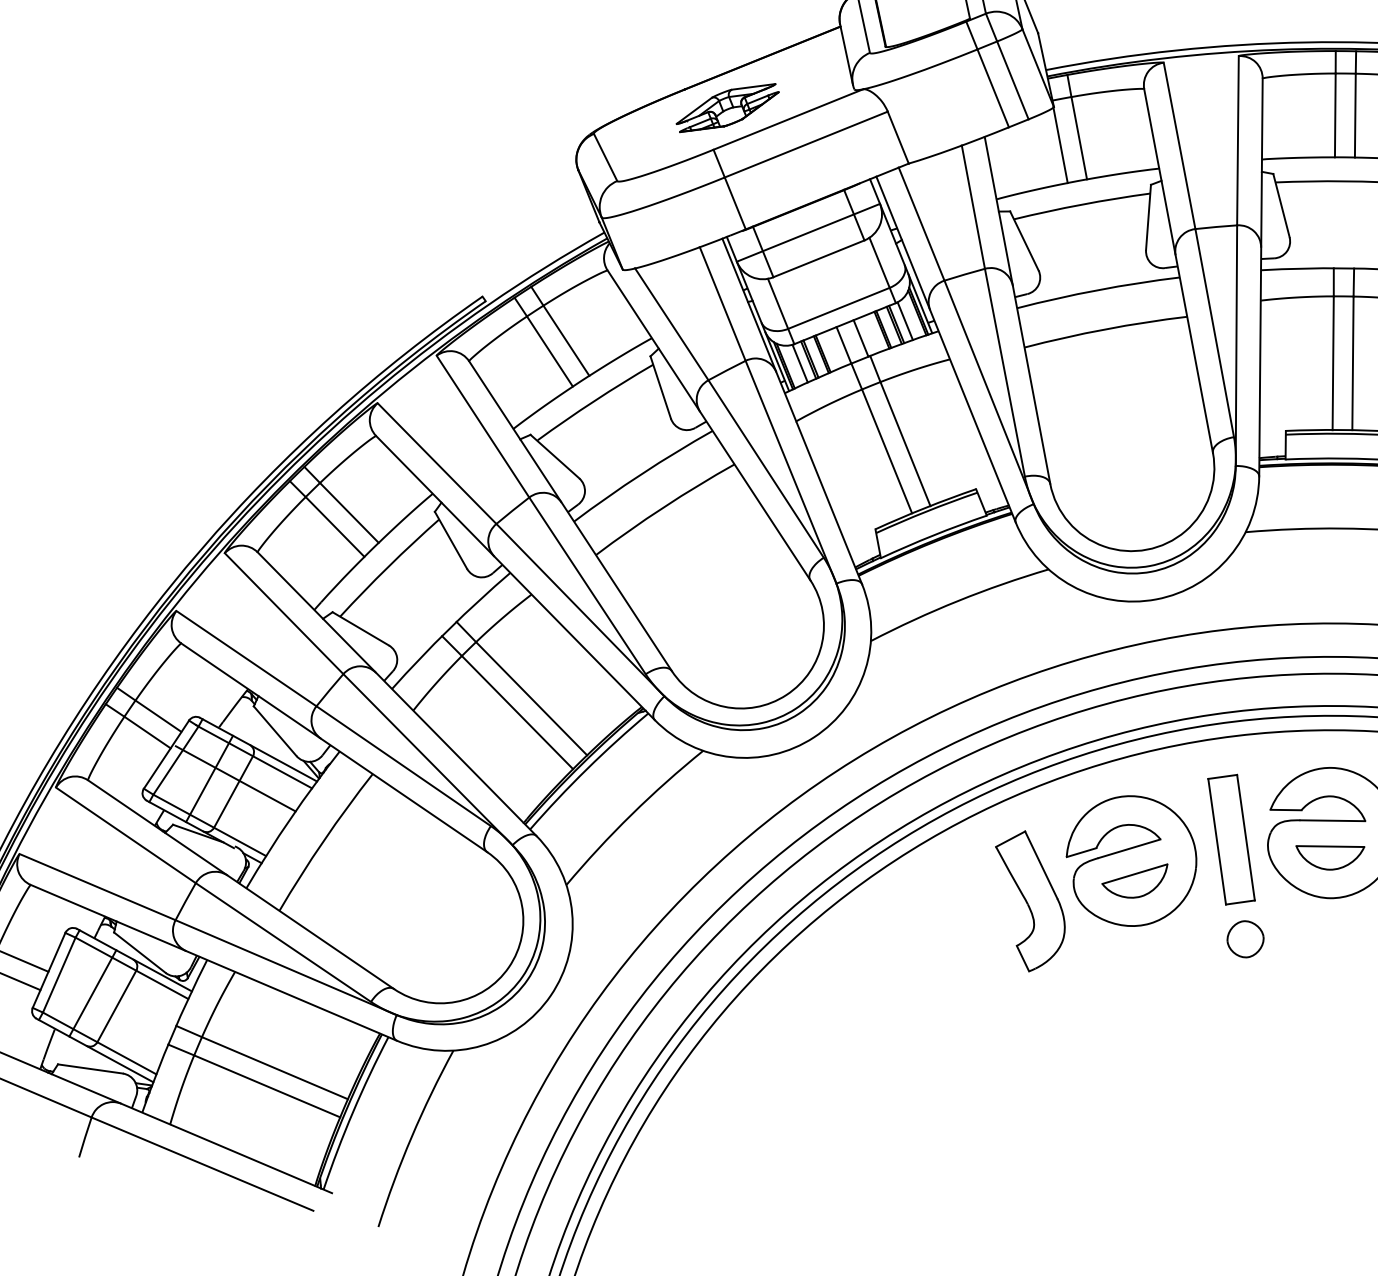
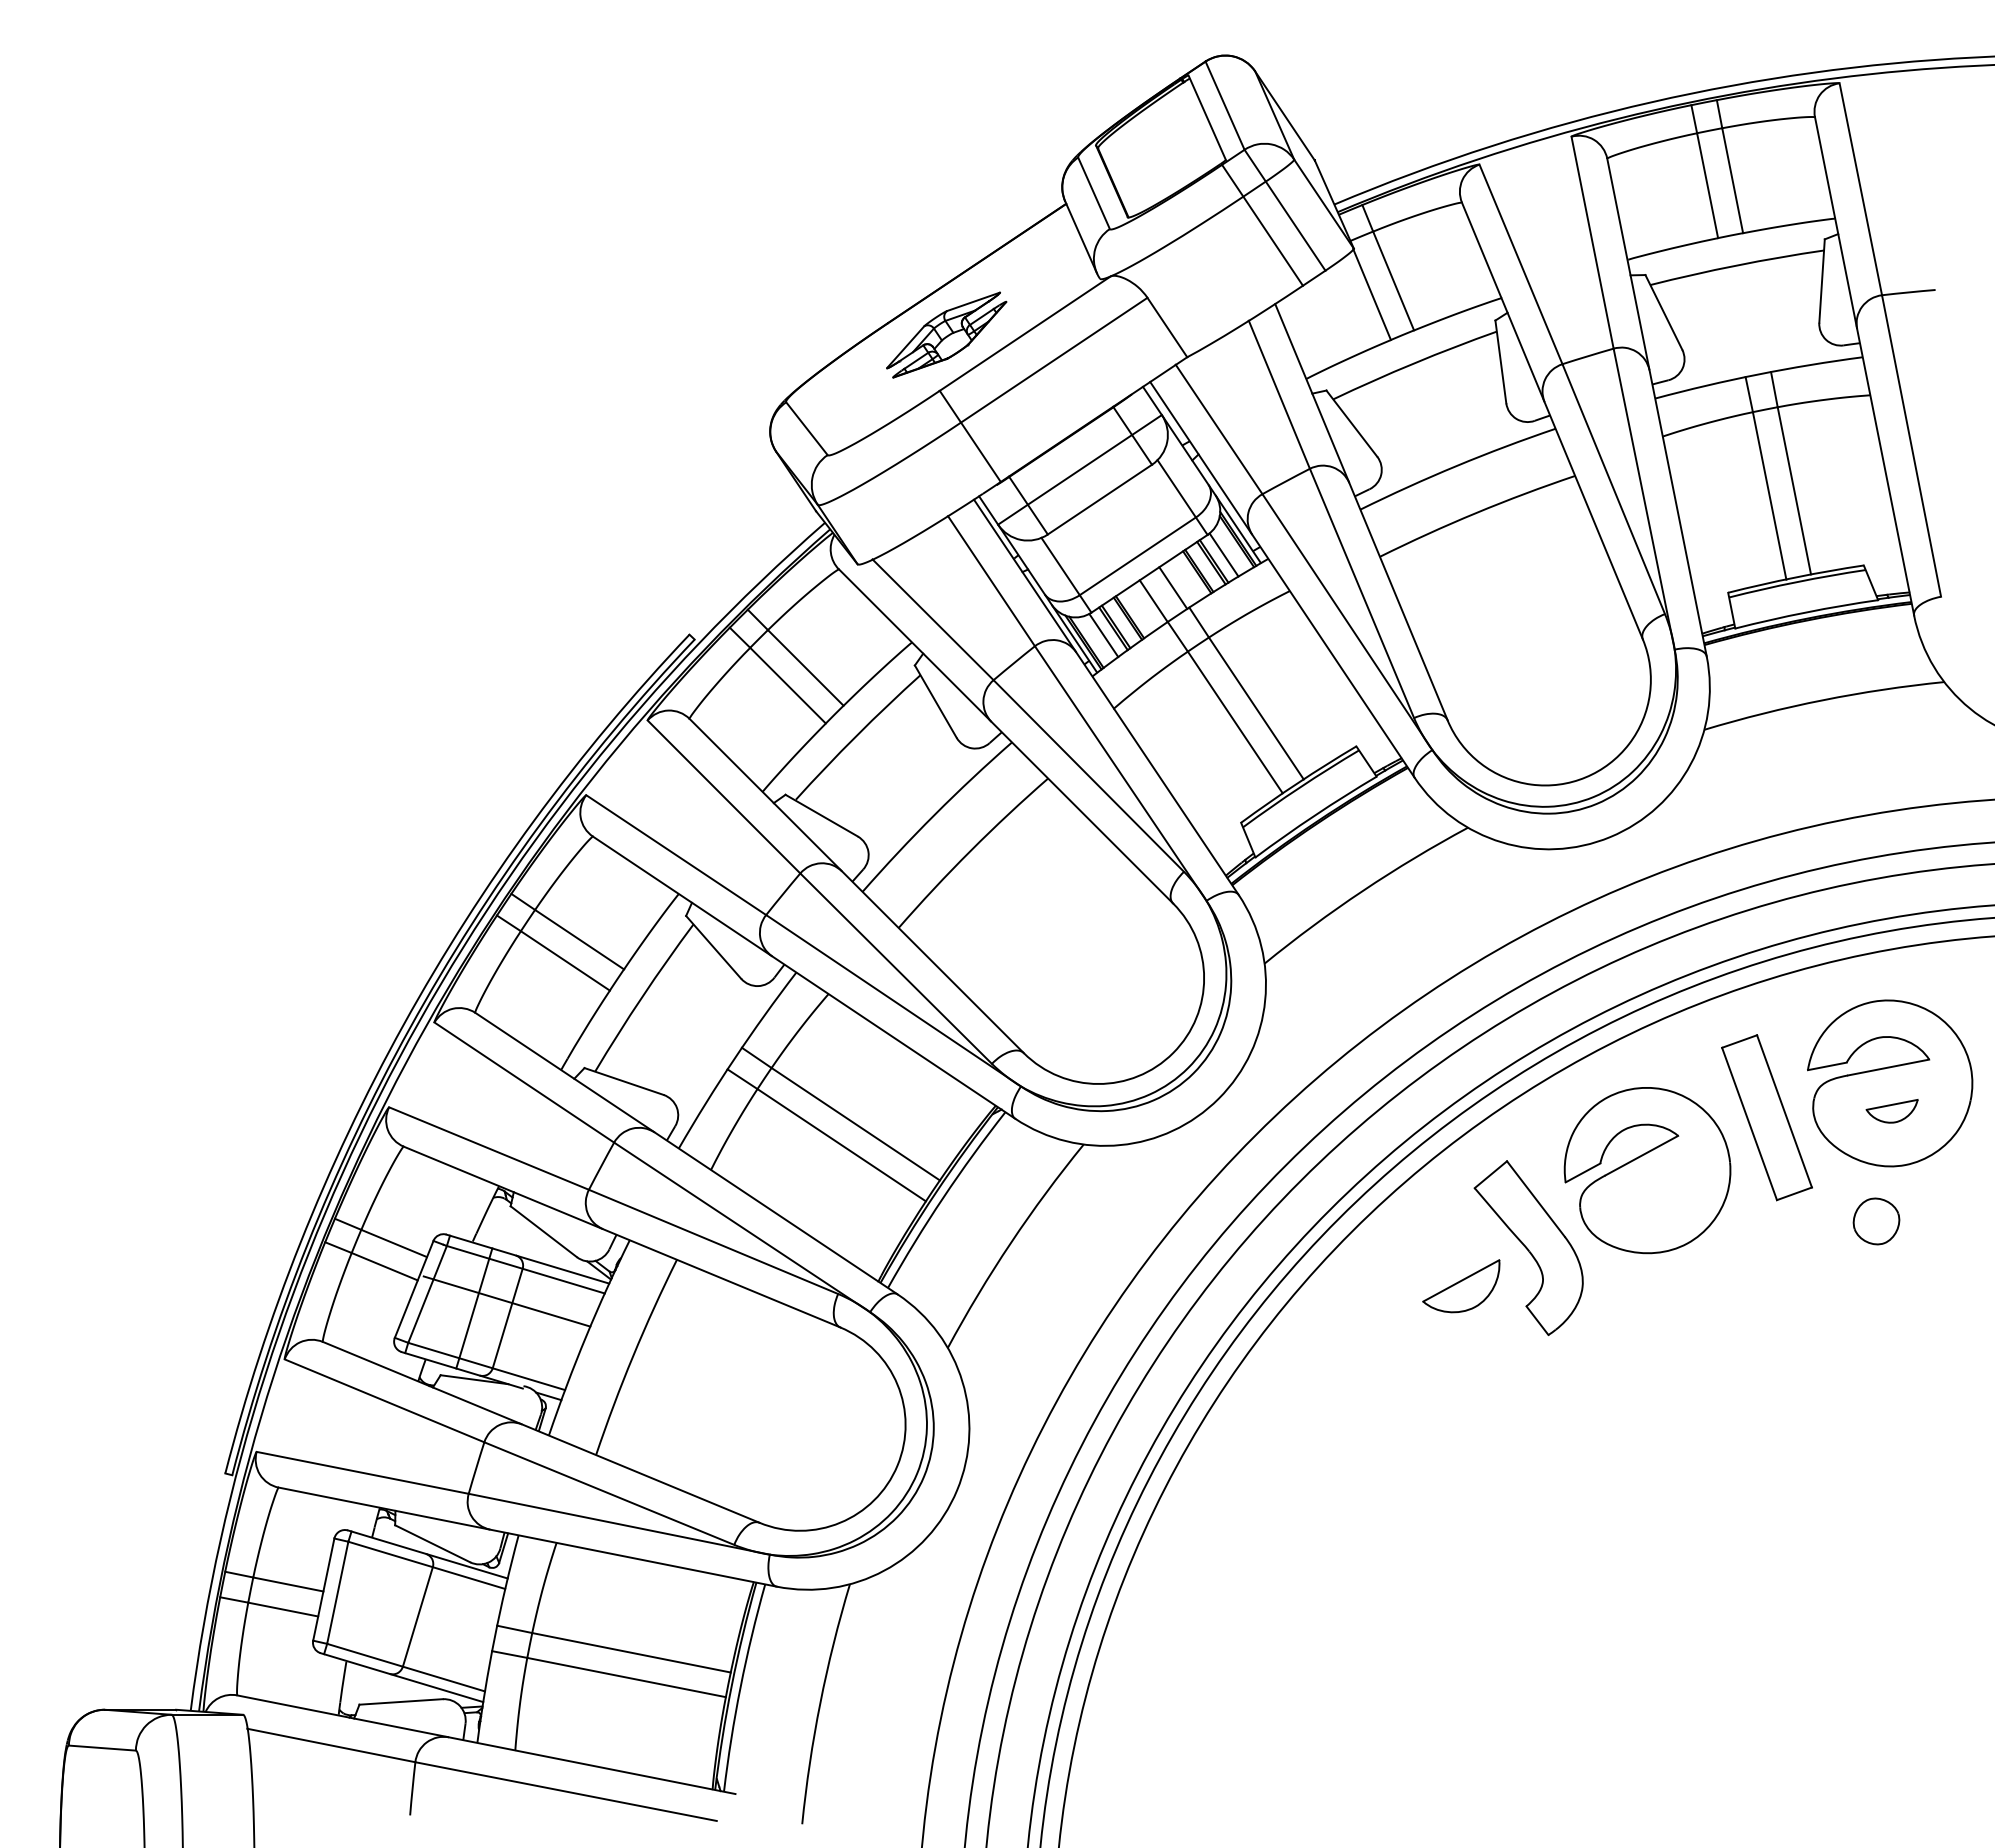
part: (1328, 854) -> (1891, 1111), size x0.6
part: (1134, 878) -> (1461, 1286), moved
part: (1245, 939) -> (1876, 1221), moved
line: (92, 993) -> (384, 1606), removed

